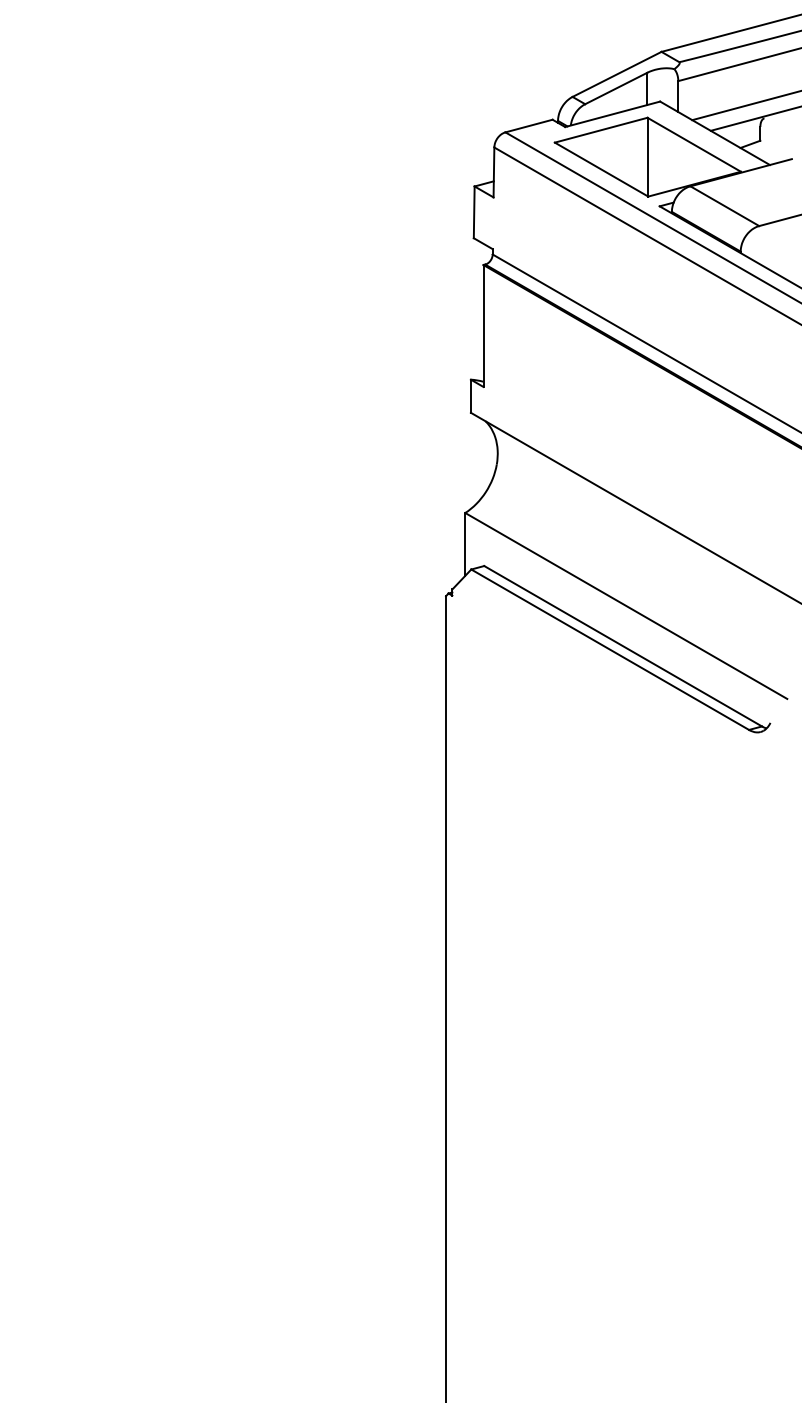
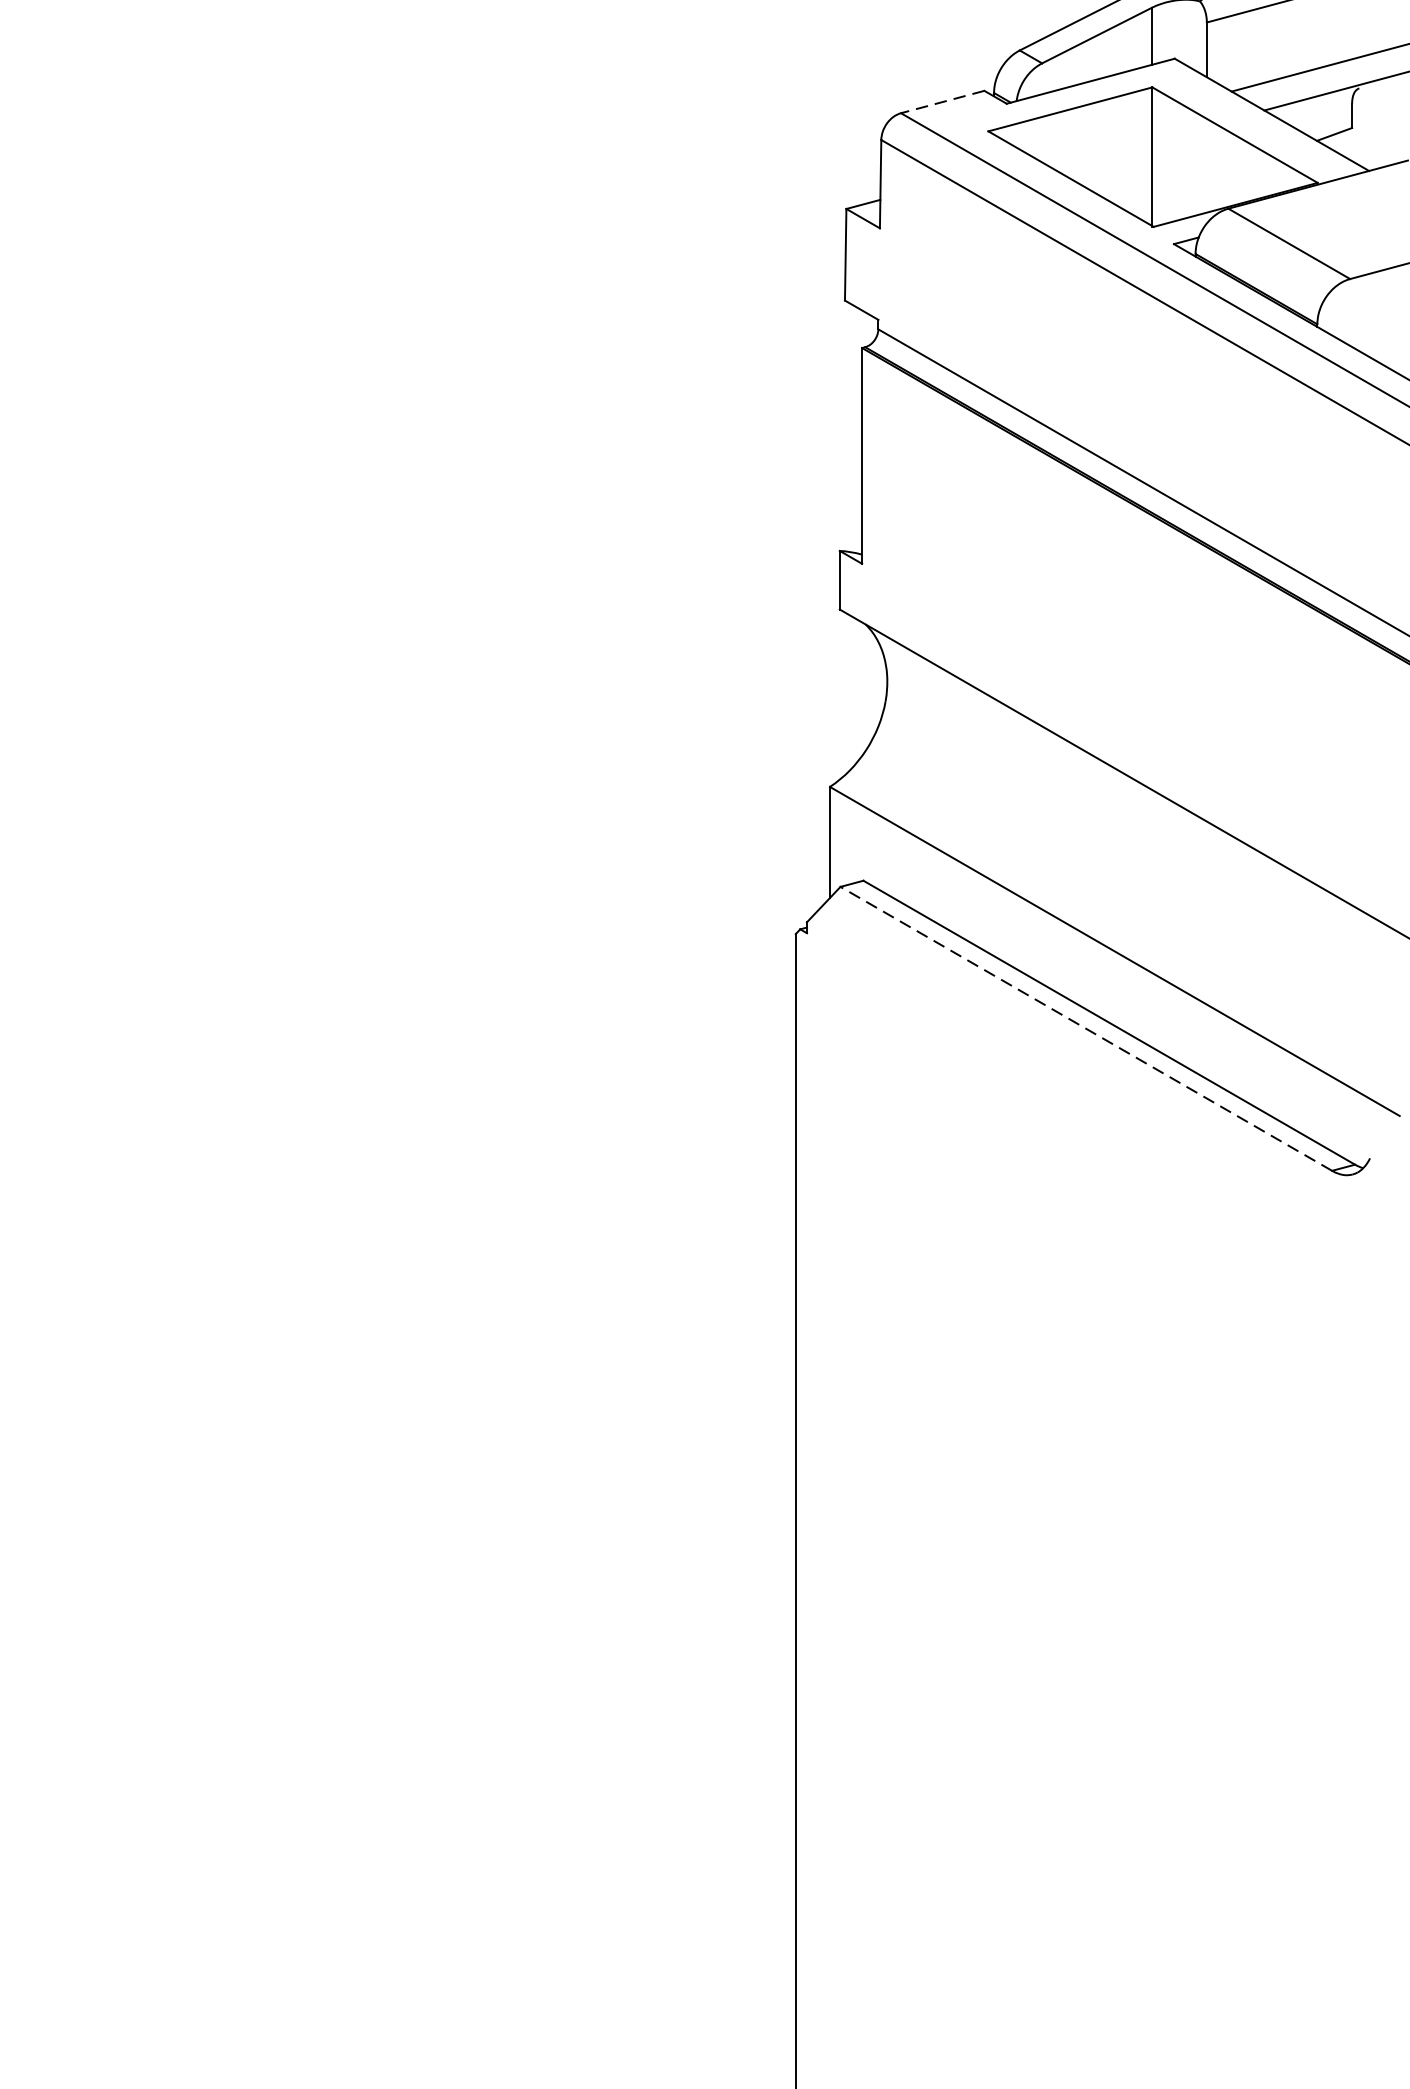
line: (528, 126) -> (941, 102), solid -> dashed
line: (609, 649) -> (1085, 1028), solid -> dashed

